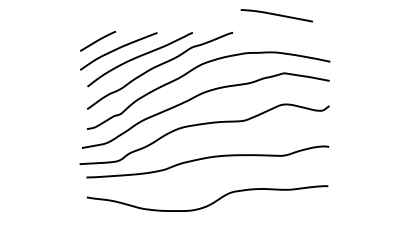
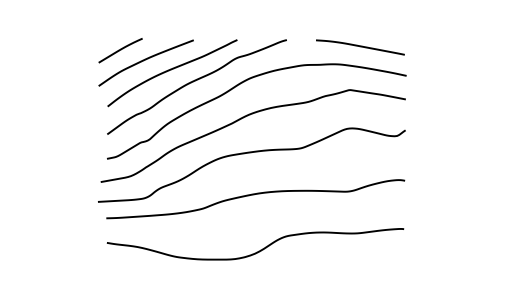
curve: (276, 15) -> (360, 47), moved

